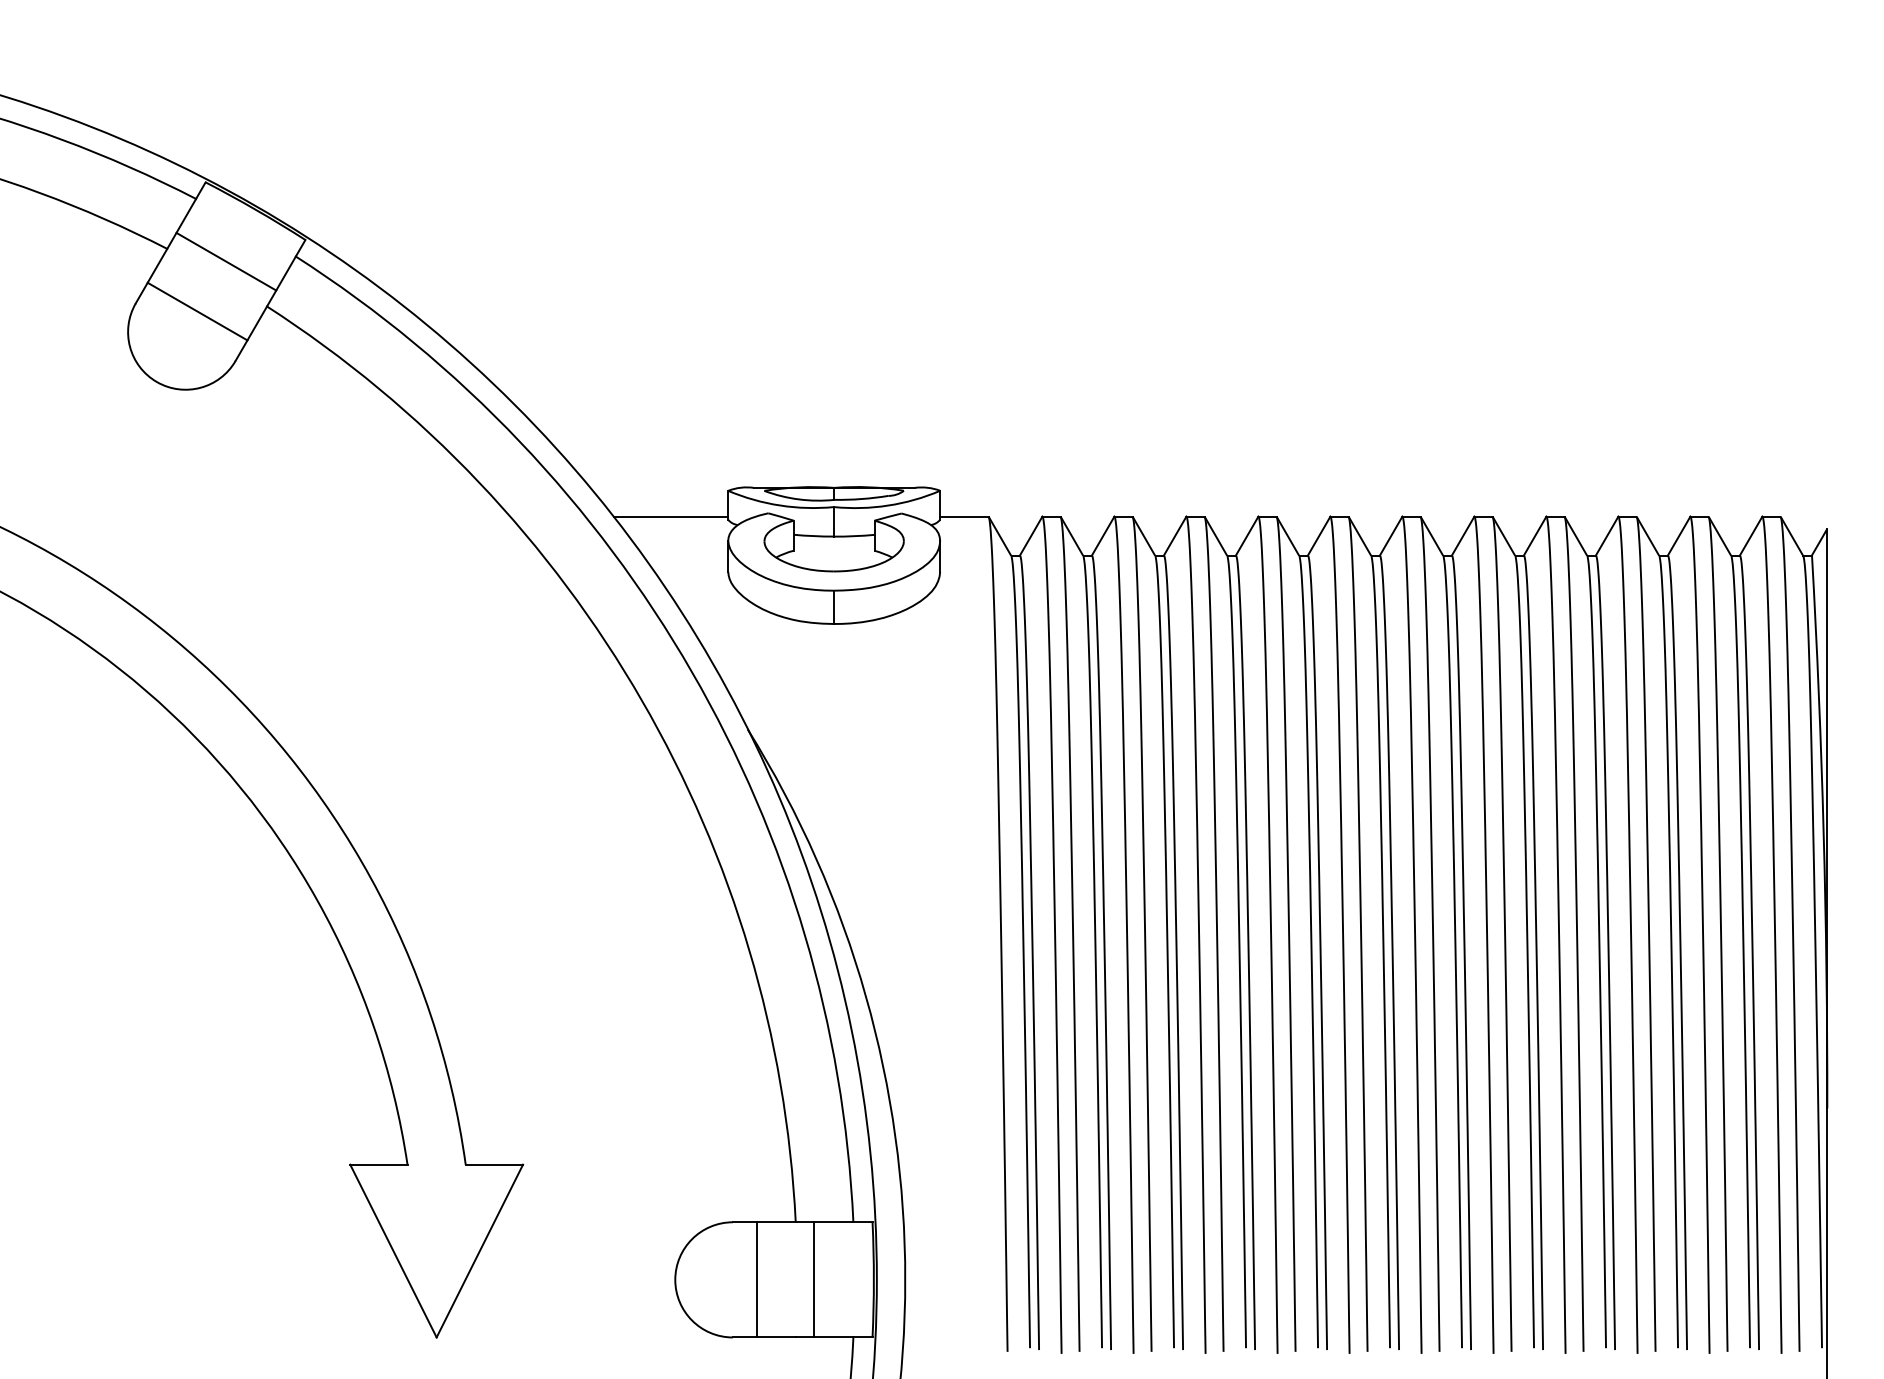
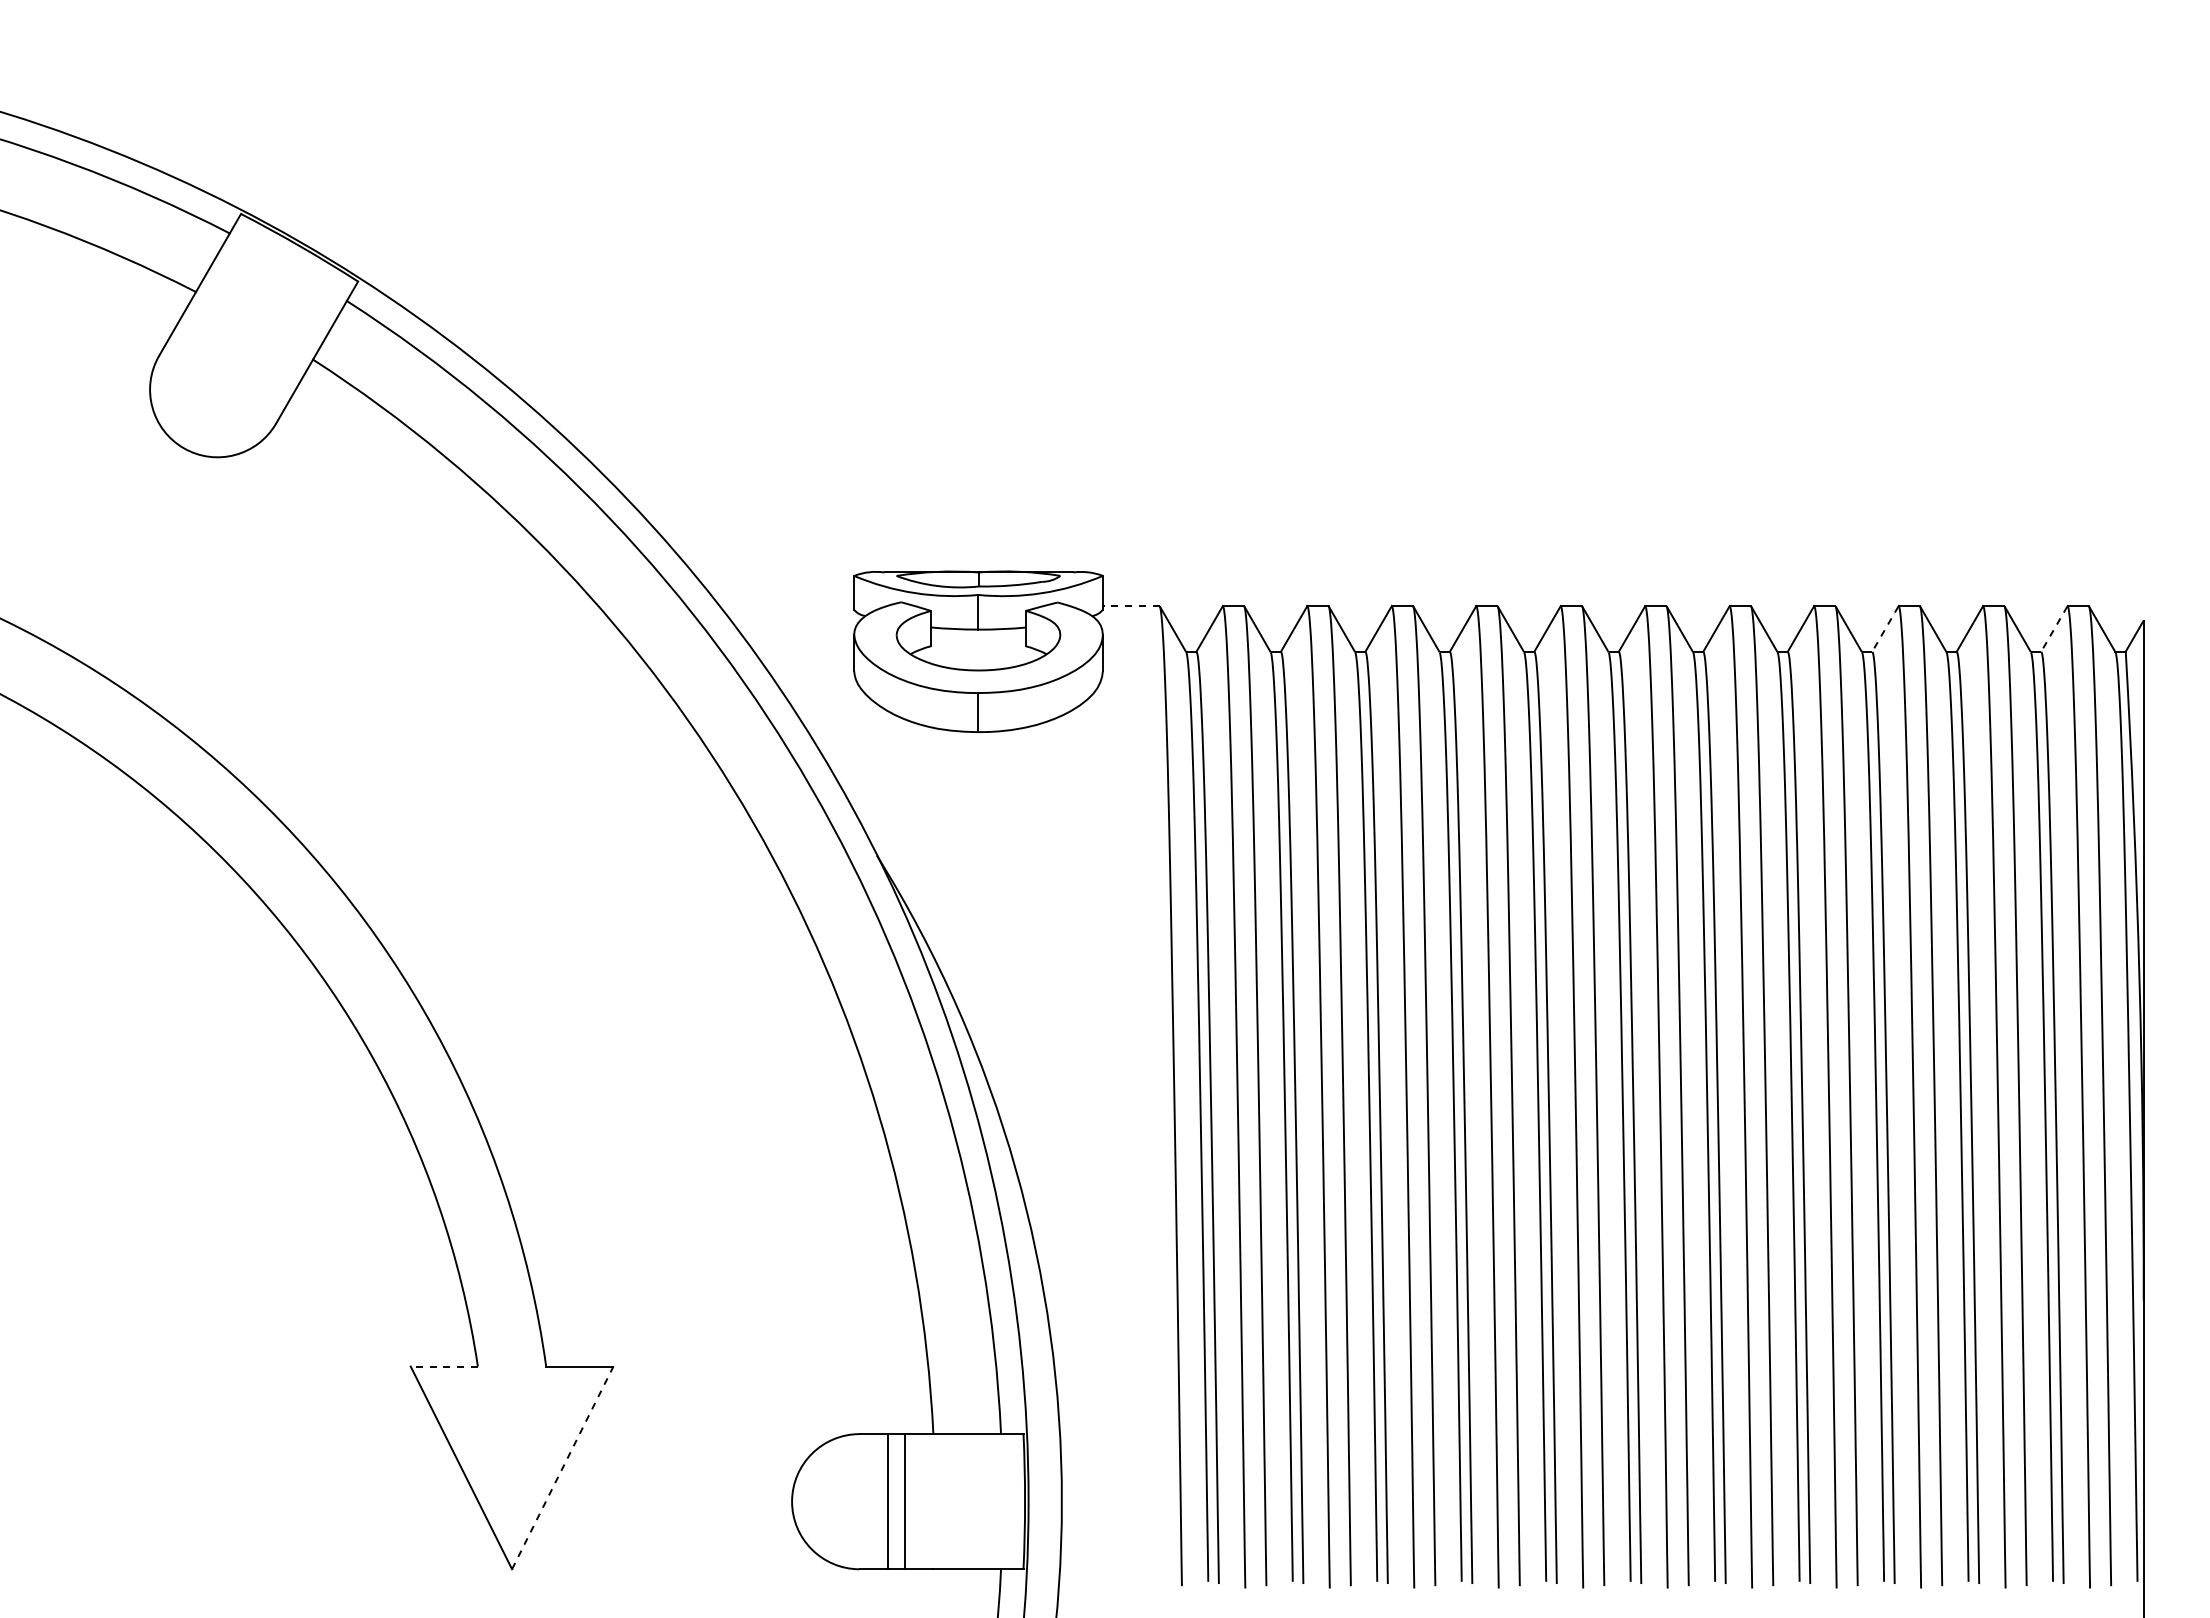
line: (225, 261) -> (264, 306), removed
line: (197, 311) -> (231, 365), removed
line: (670, 516) -> (786, 606), removed
line: (963, 516) -> (1130, 606), solid -> dashed
line: (1607, 536) -> (1885, 629), solid -> dashed
line: (1751, 536) -> (2054, 629), solid -> dashed
line: (379, 1164) -> (444, 1366), solid -> dashed
line: (480, 1250) -> (563, 1467), solid -> dashed
line: (814, 1279) -> (905, 1501), moved

